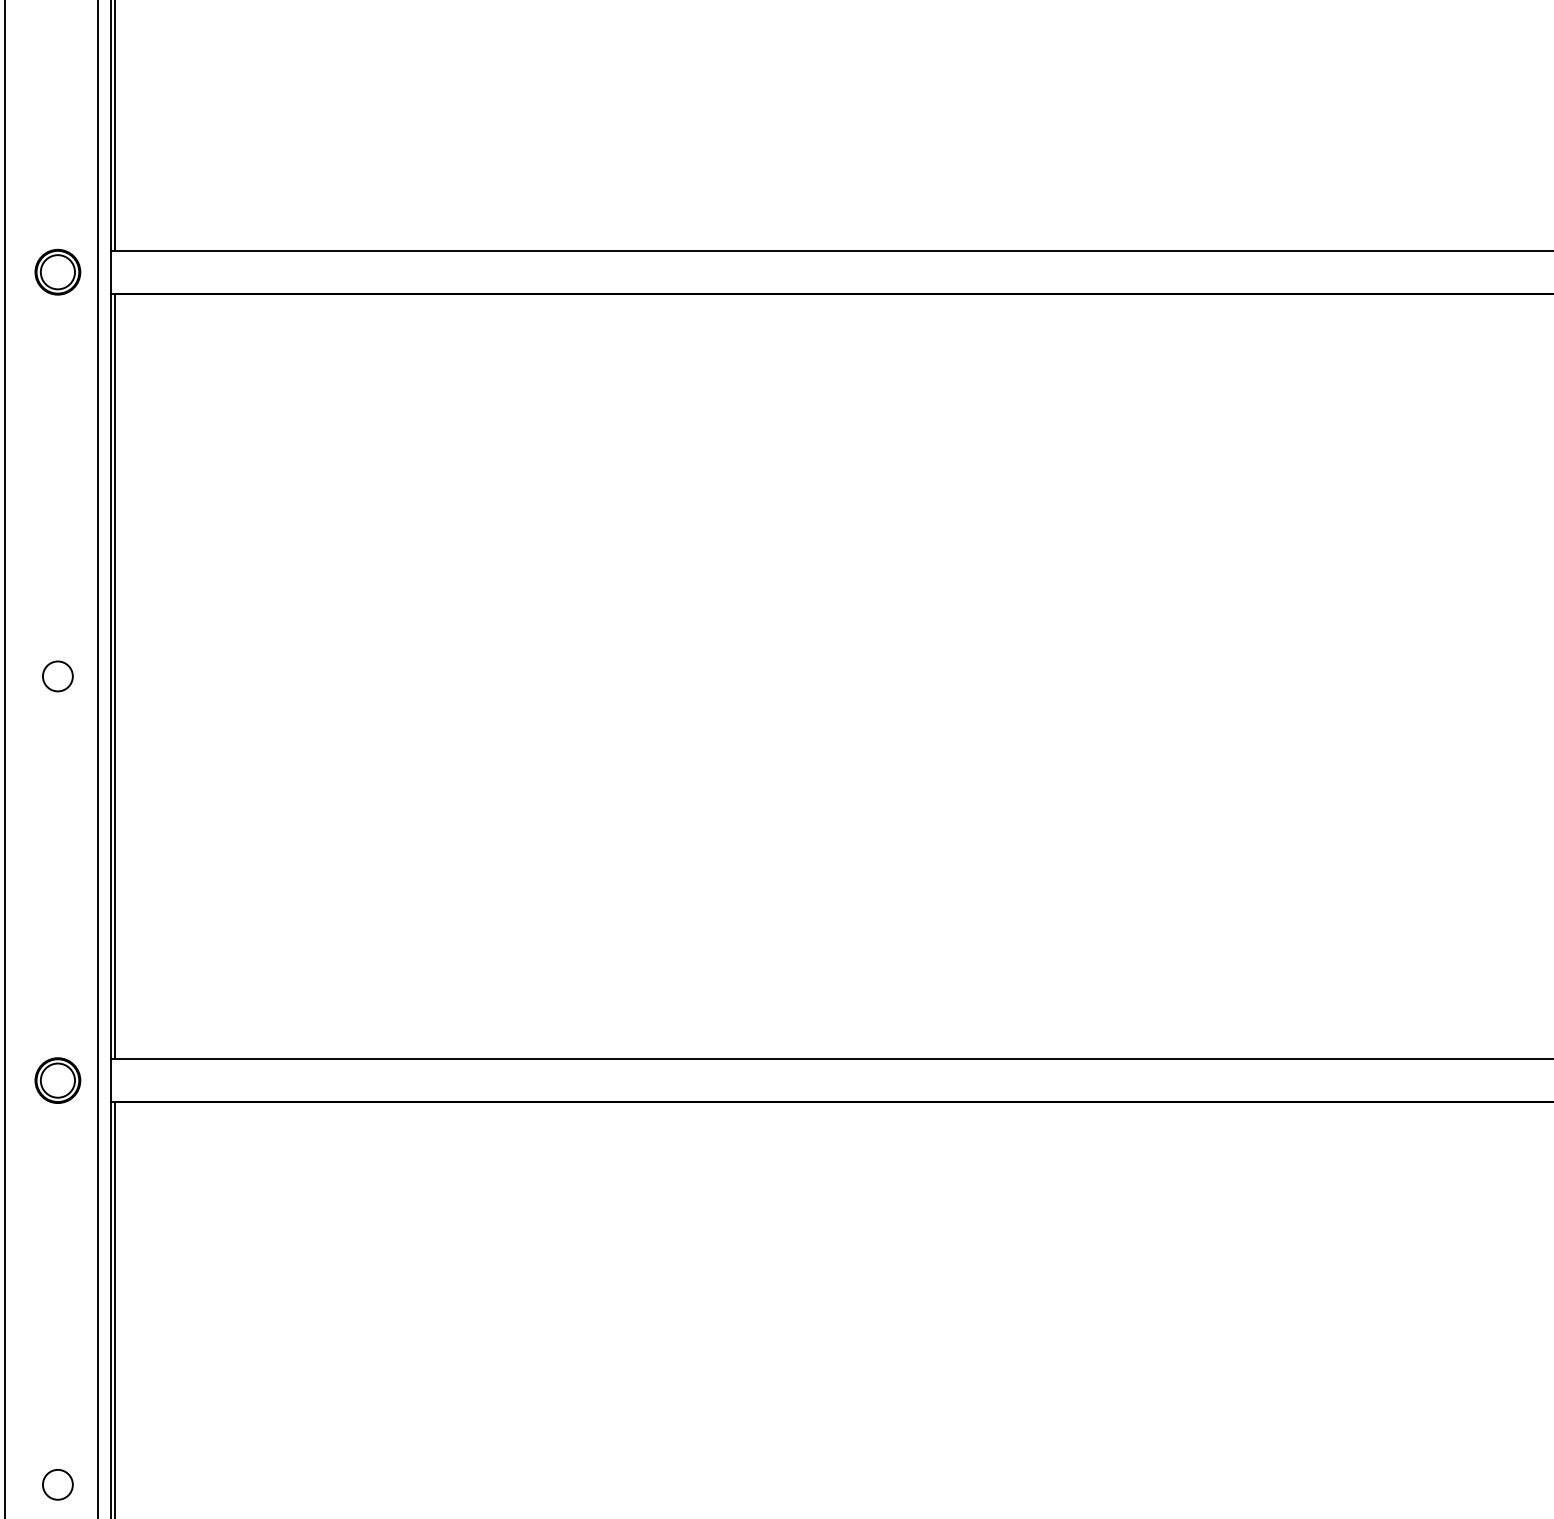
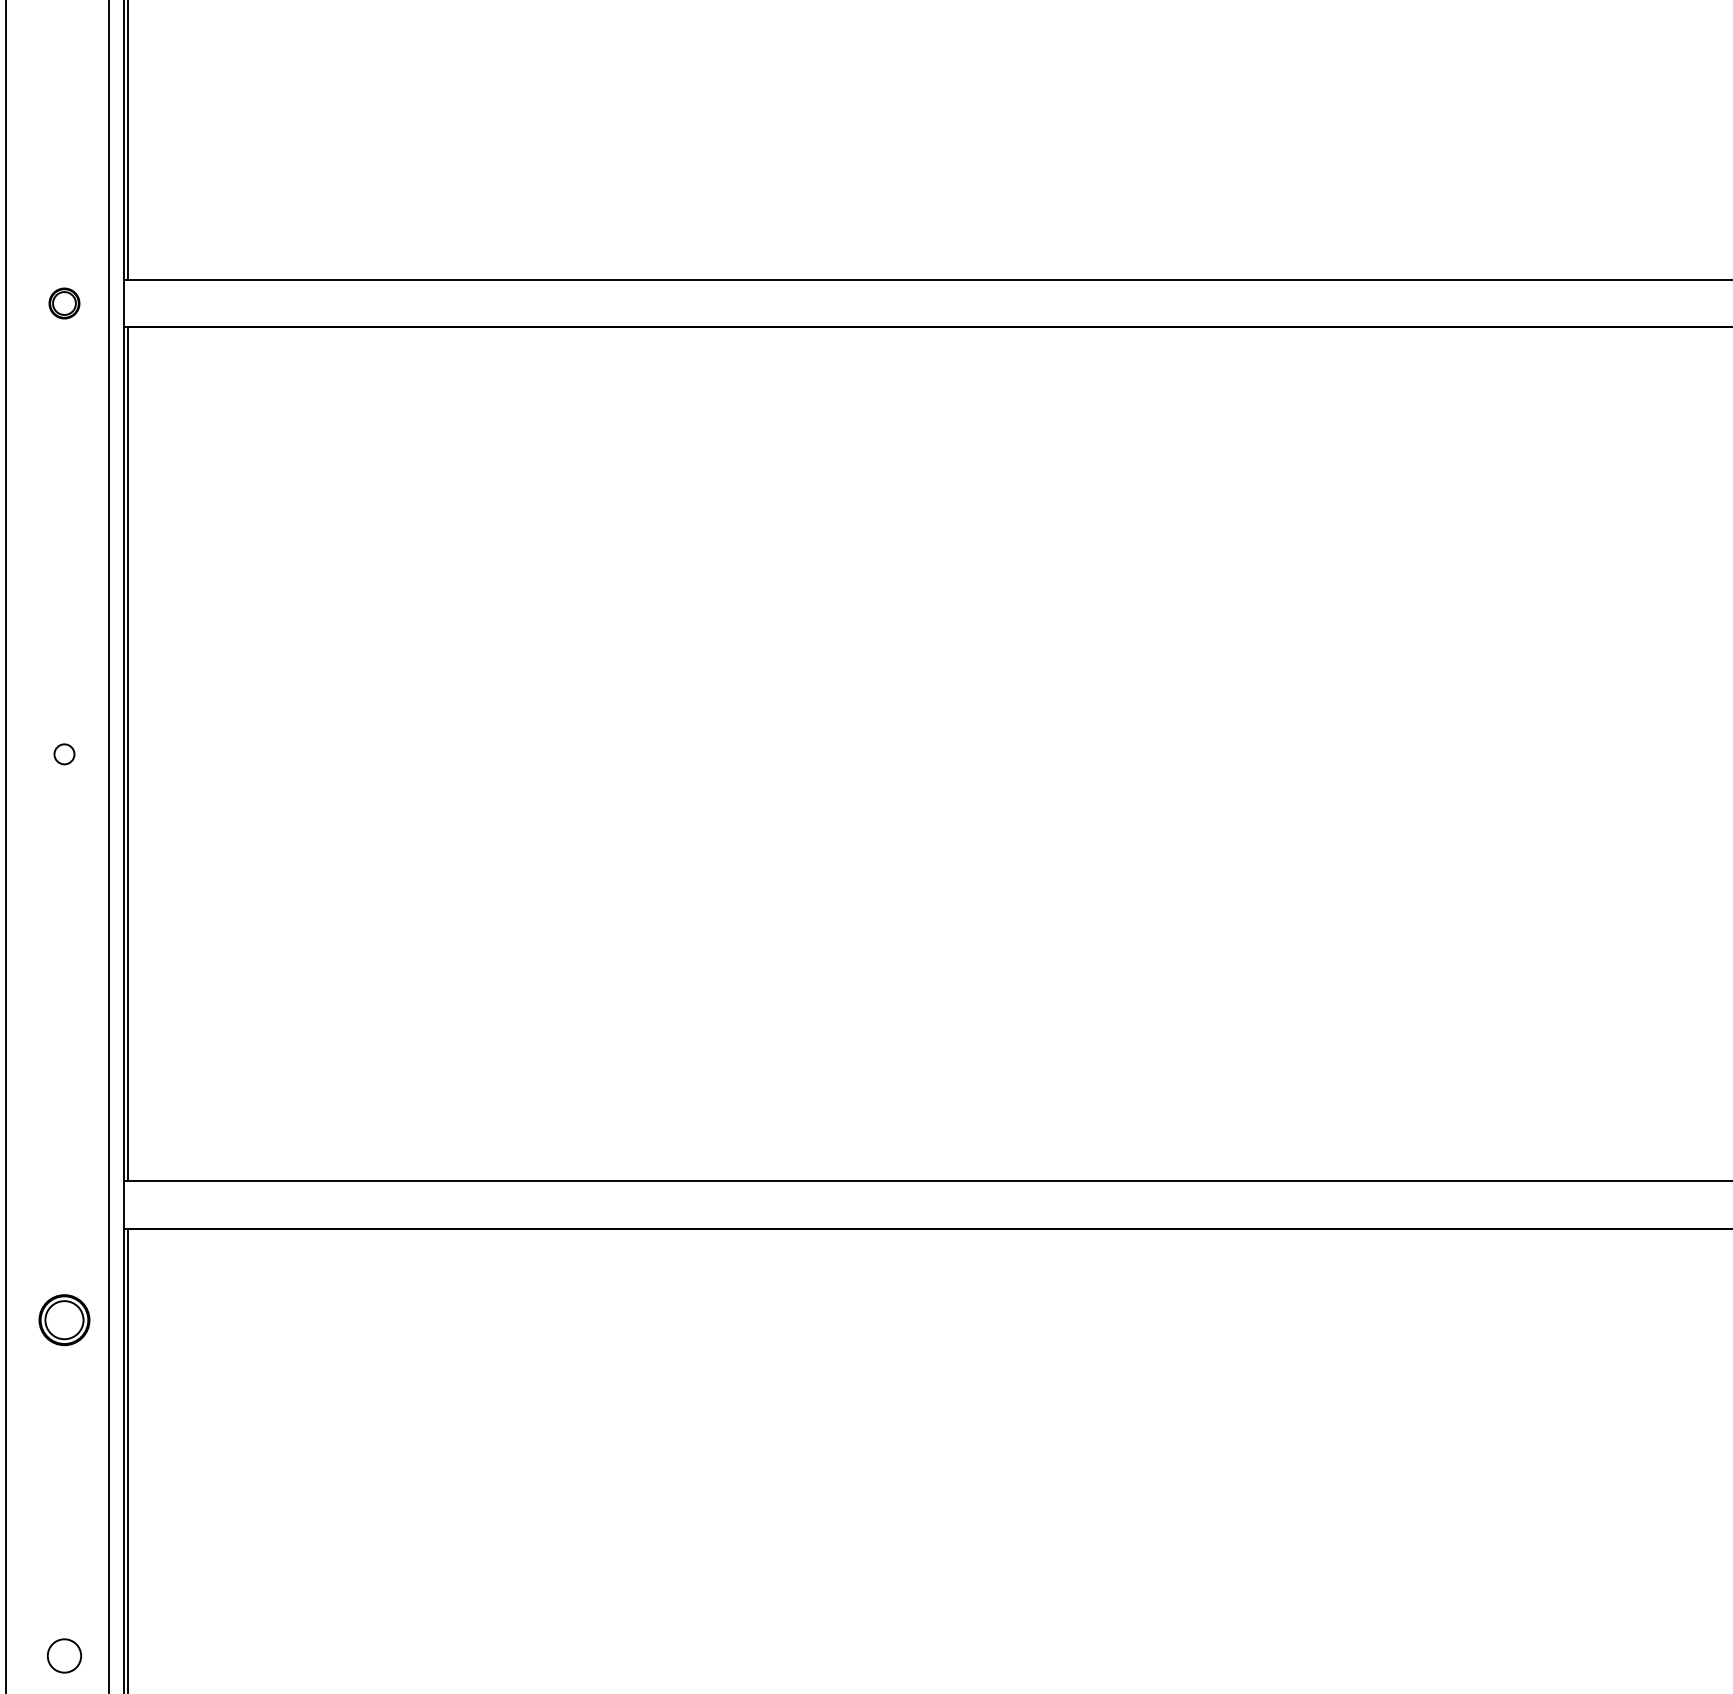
part: (57, 272) -> (64, 303), size x0.6
circle: (57, 676) -> (64, 754), size x0.6
part: (57, 1080) -> (64, 1320), moved

